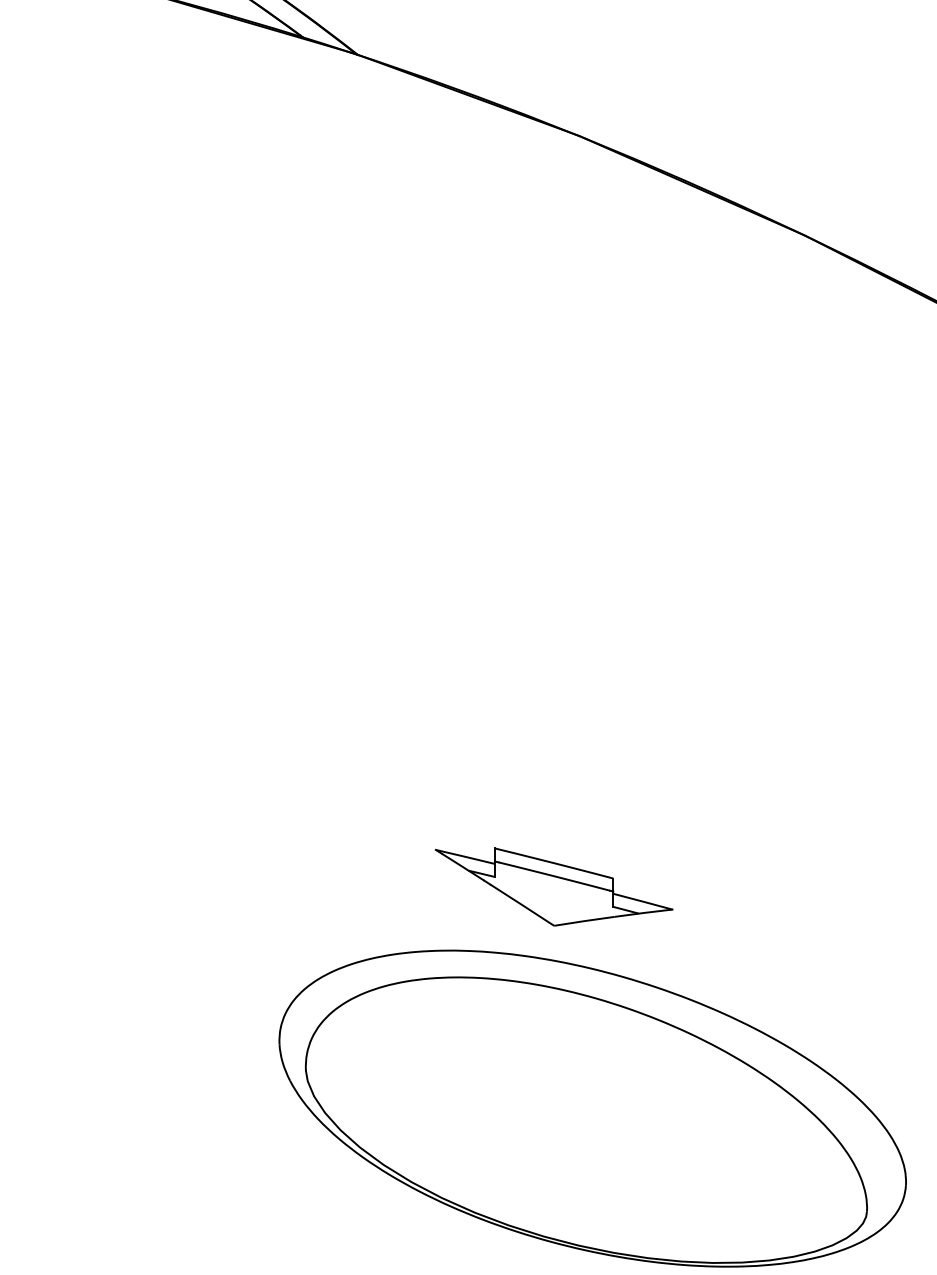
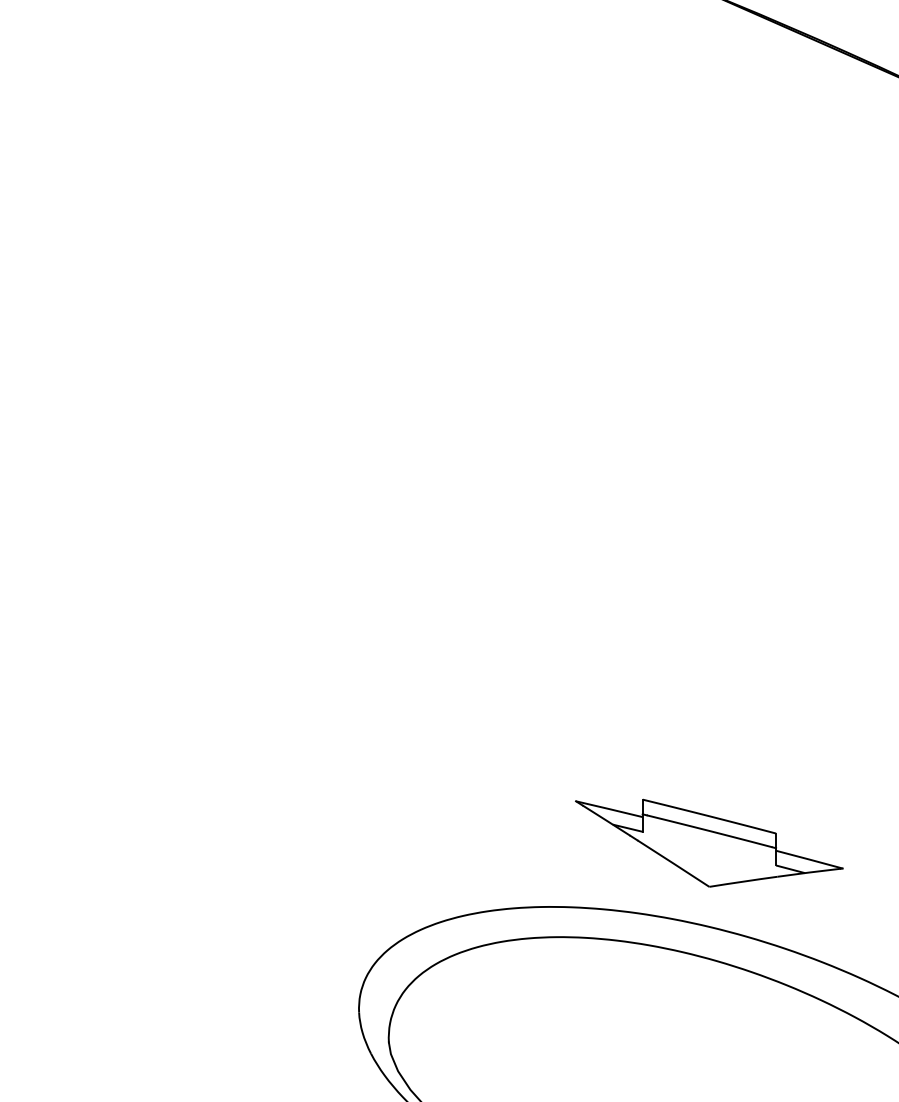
part: (553, 886) -> (708, 842), moved

